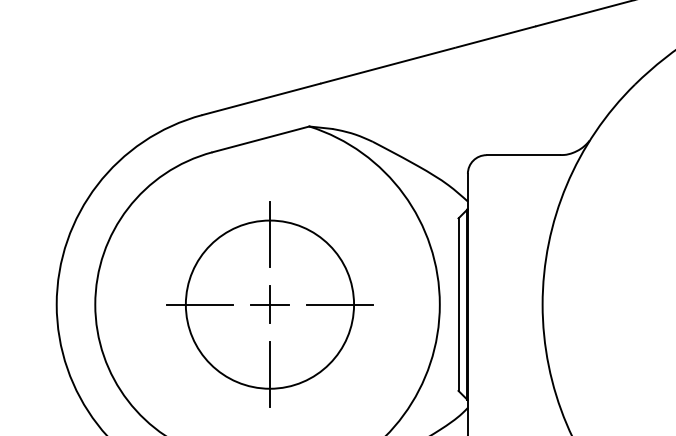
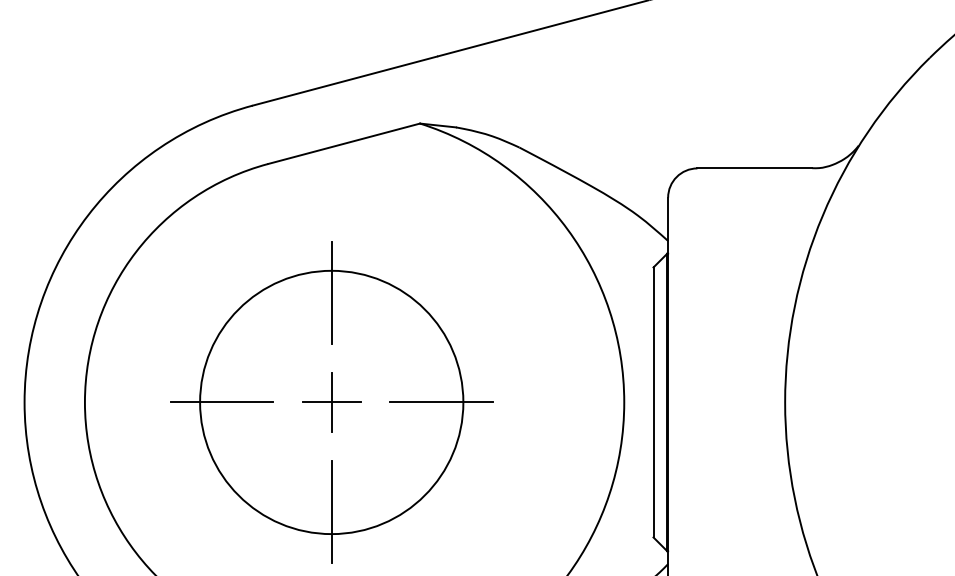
part: (269, 304) -> (331, 402), moved

